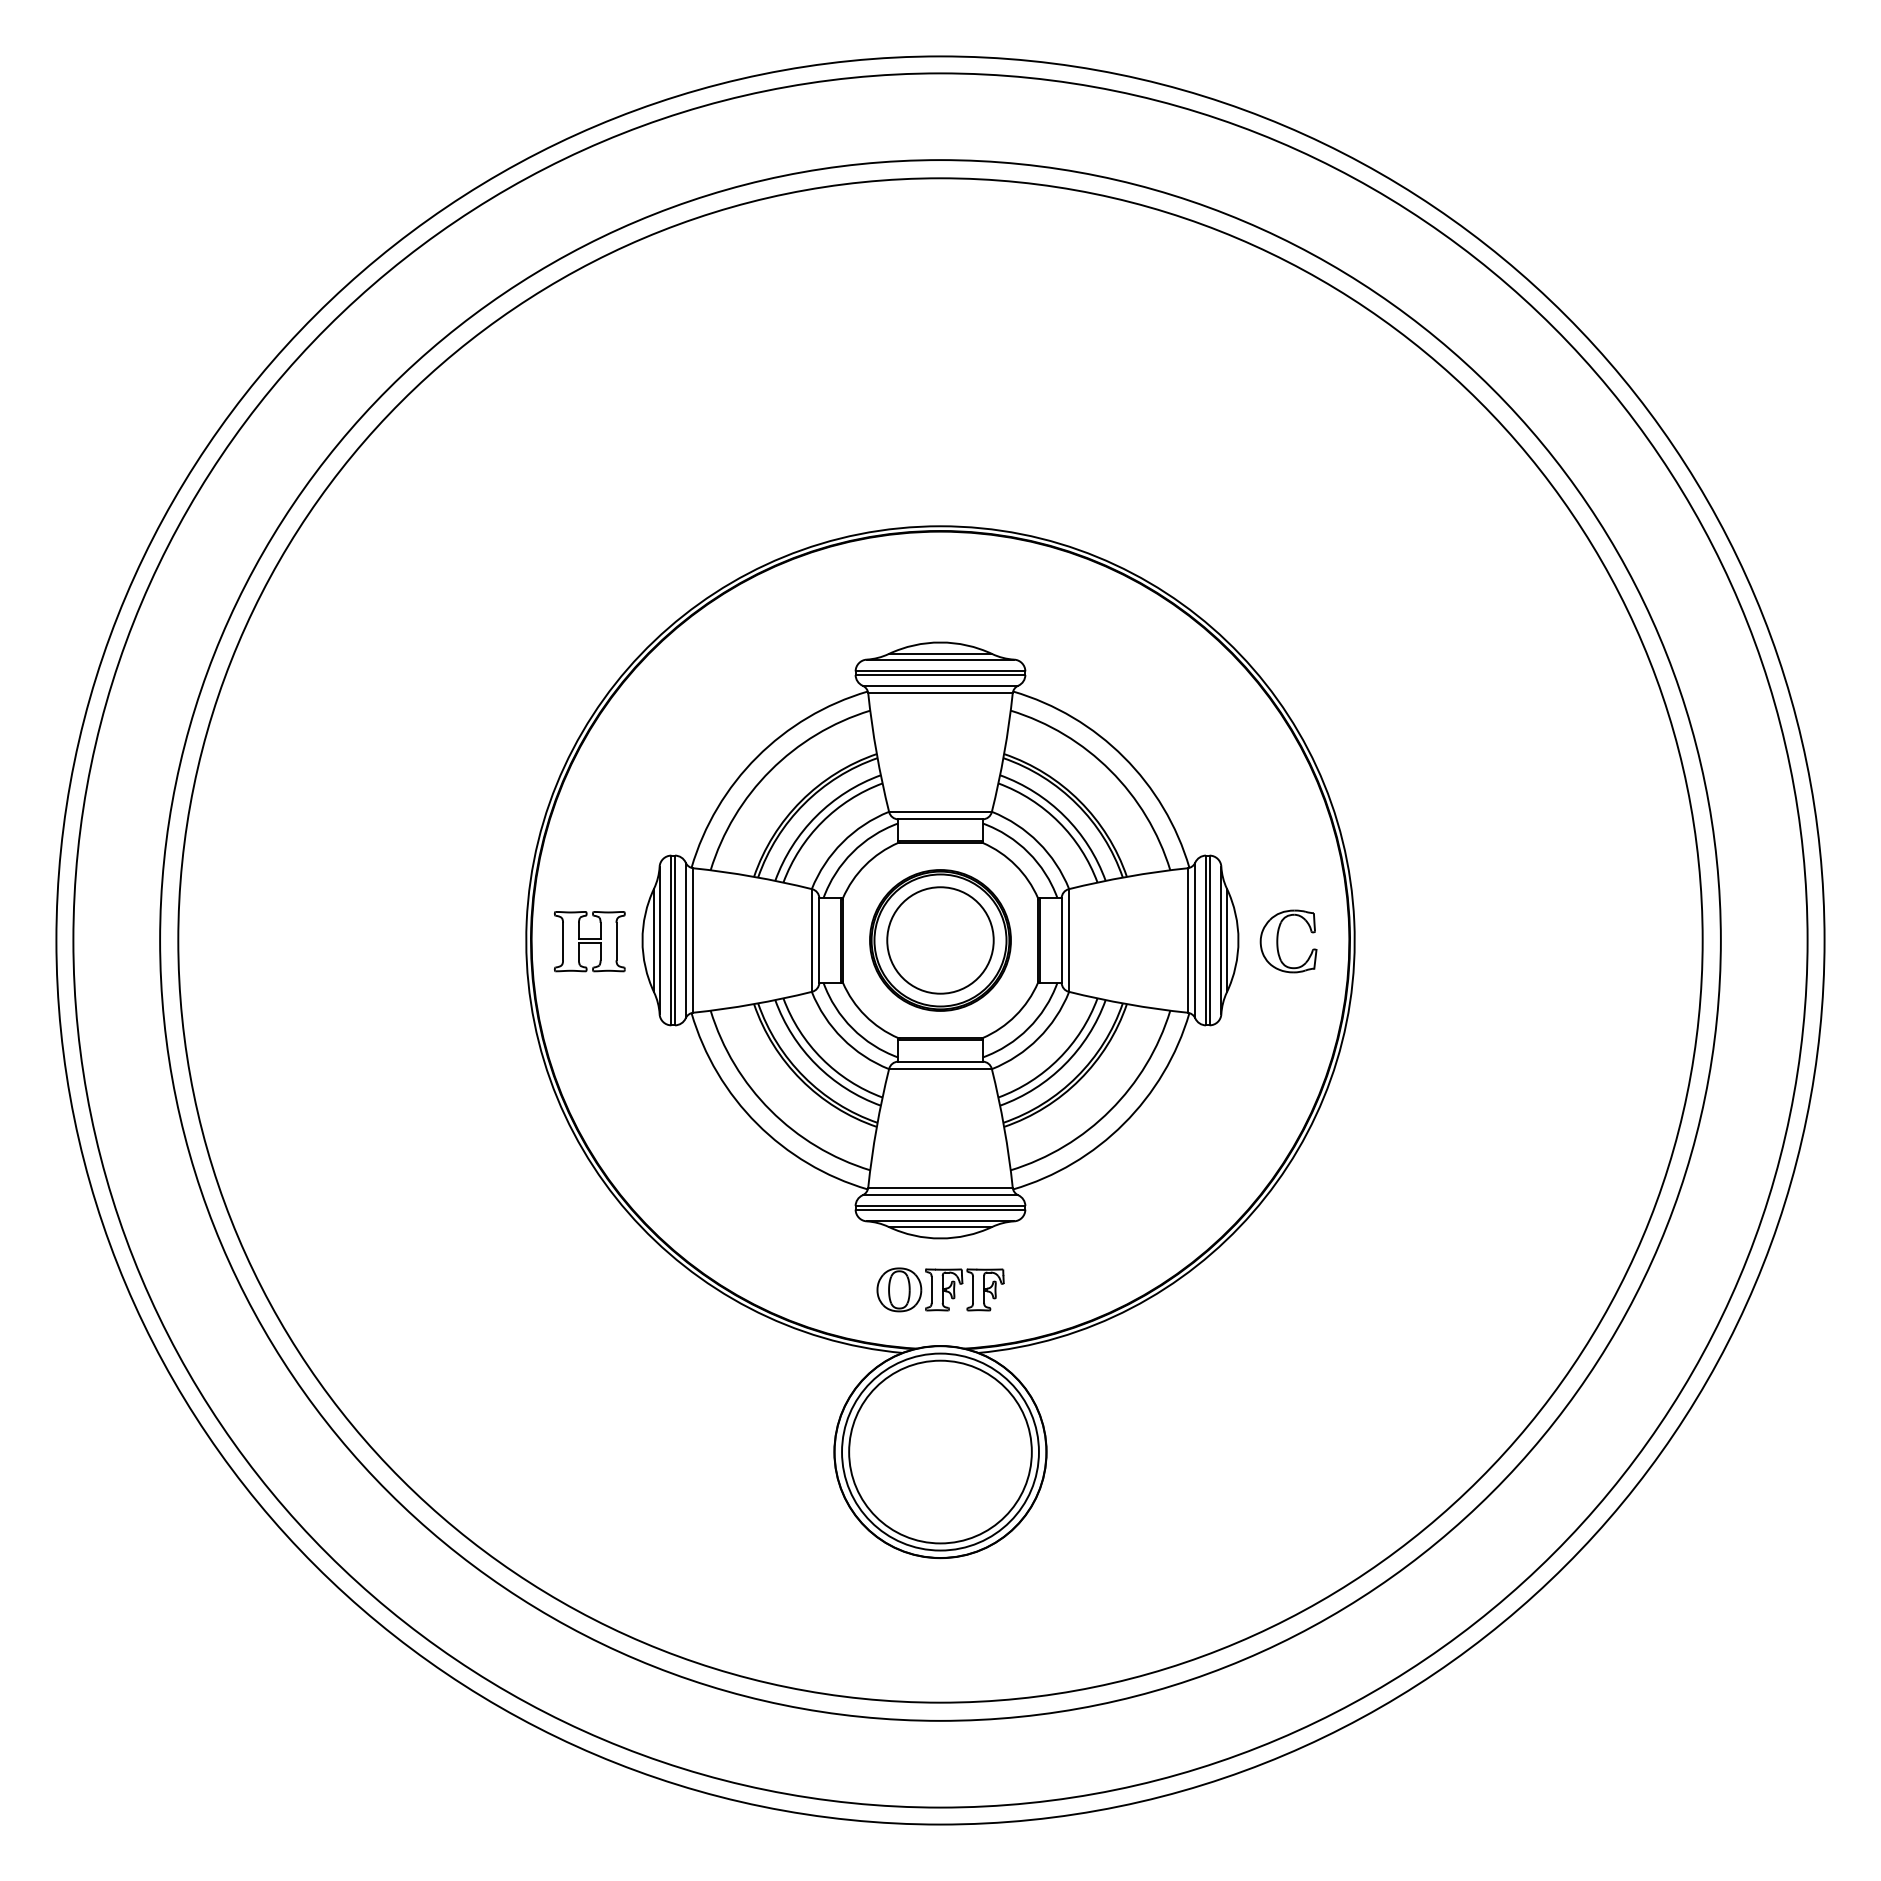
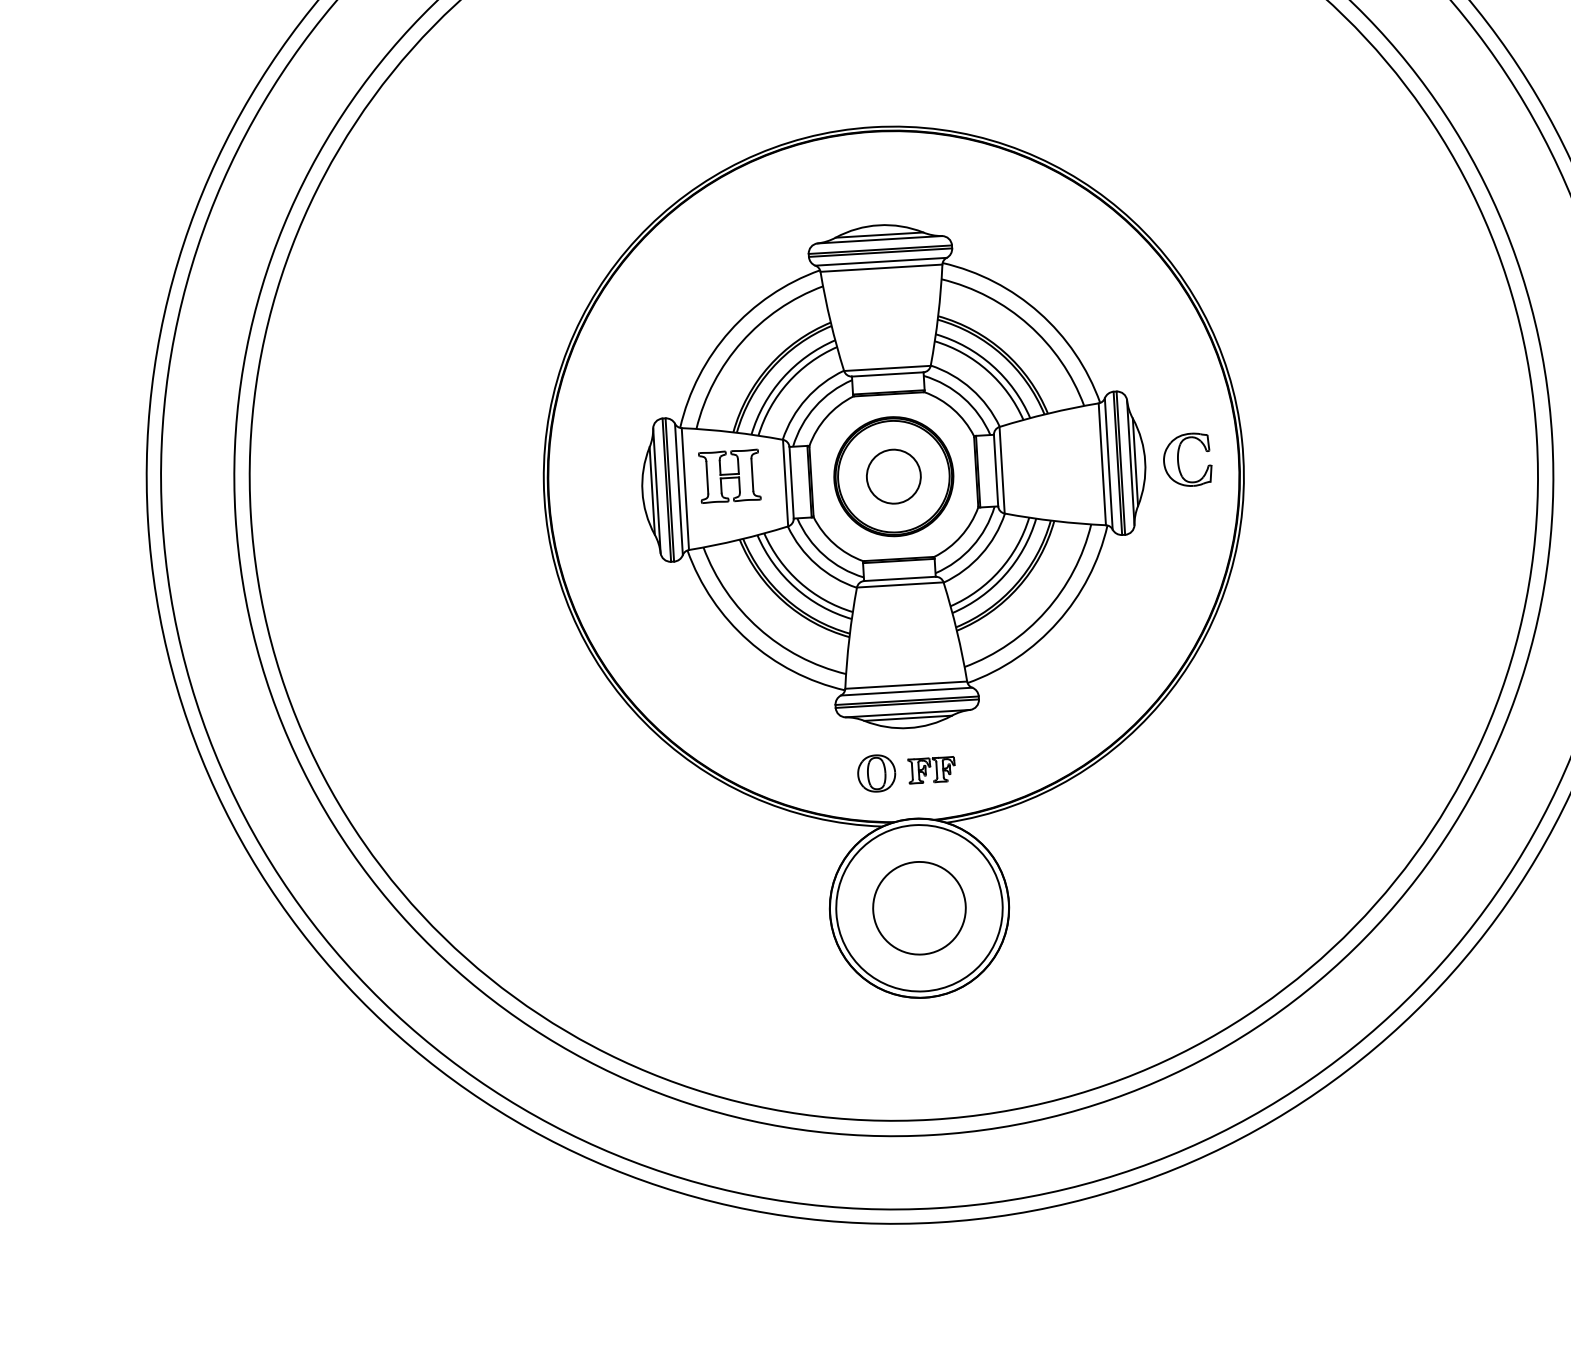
circle: (940, 940) -> (893, 476), size x0.6
part: (589, 941) -> (729, 476), moved
part: (964, 1289) -> (931, 769), size x0.7
circle: (940, 1451) -> (919, 907), size x0.6

